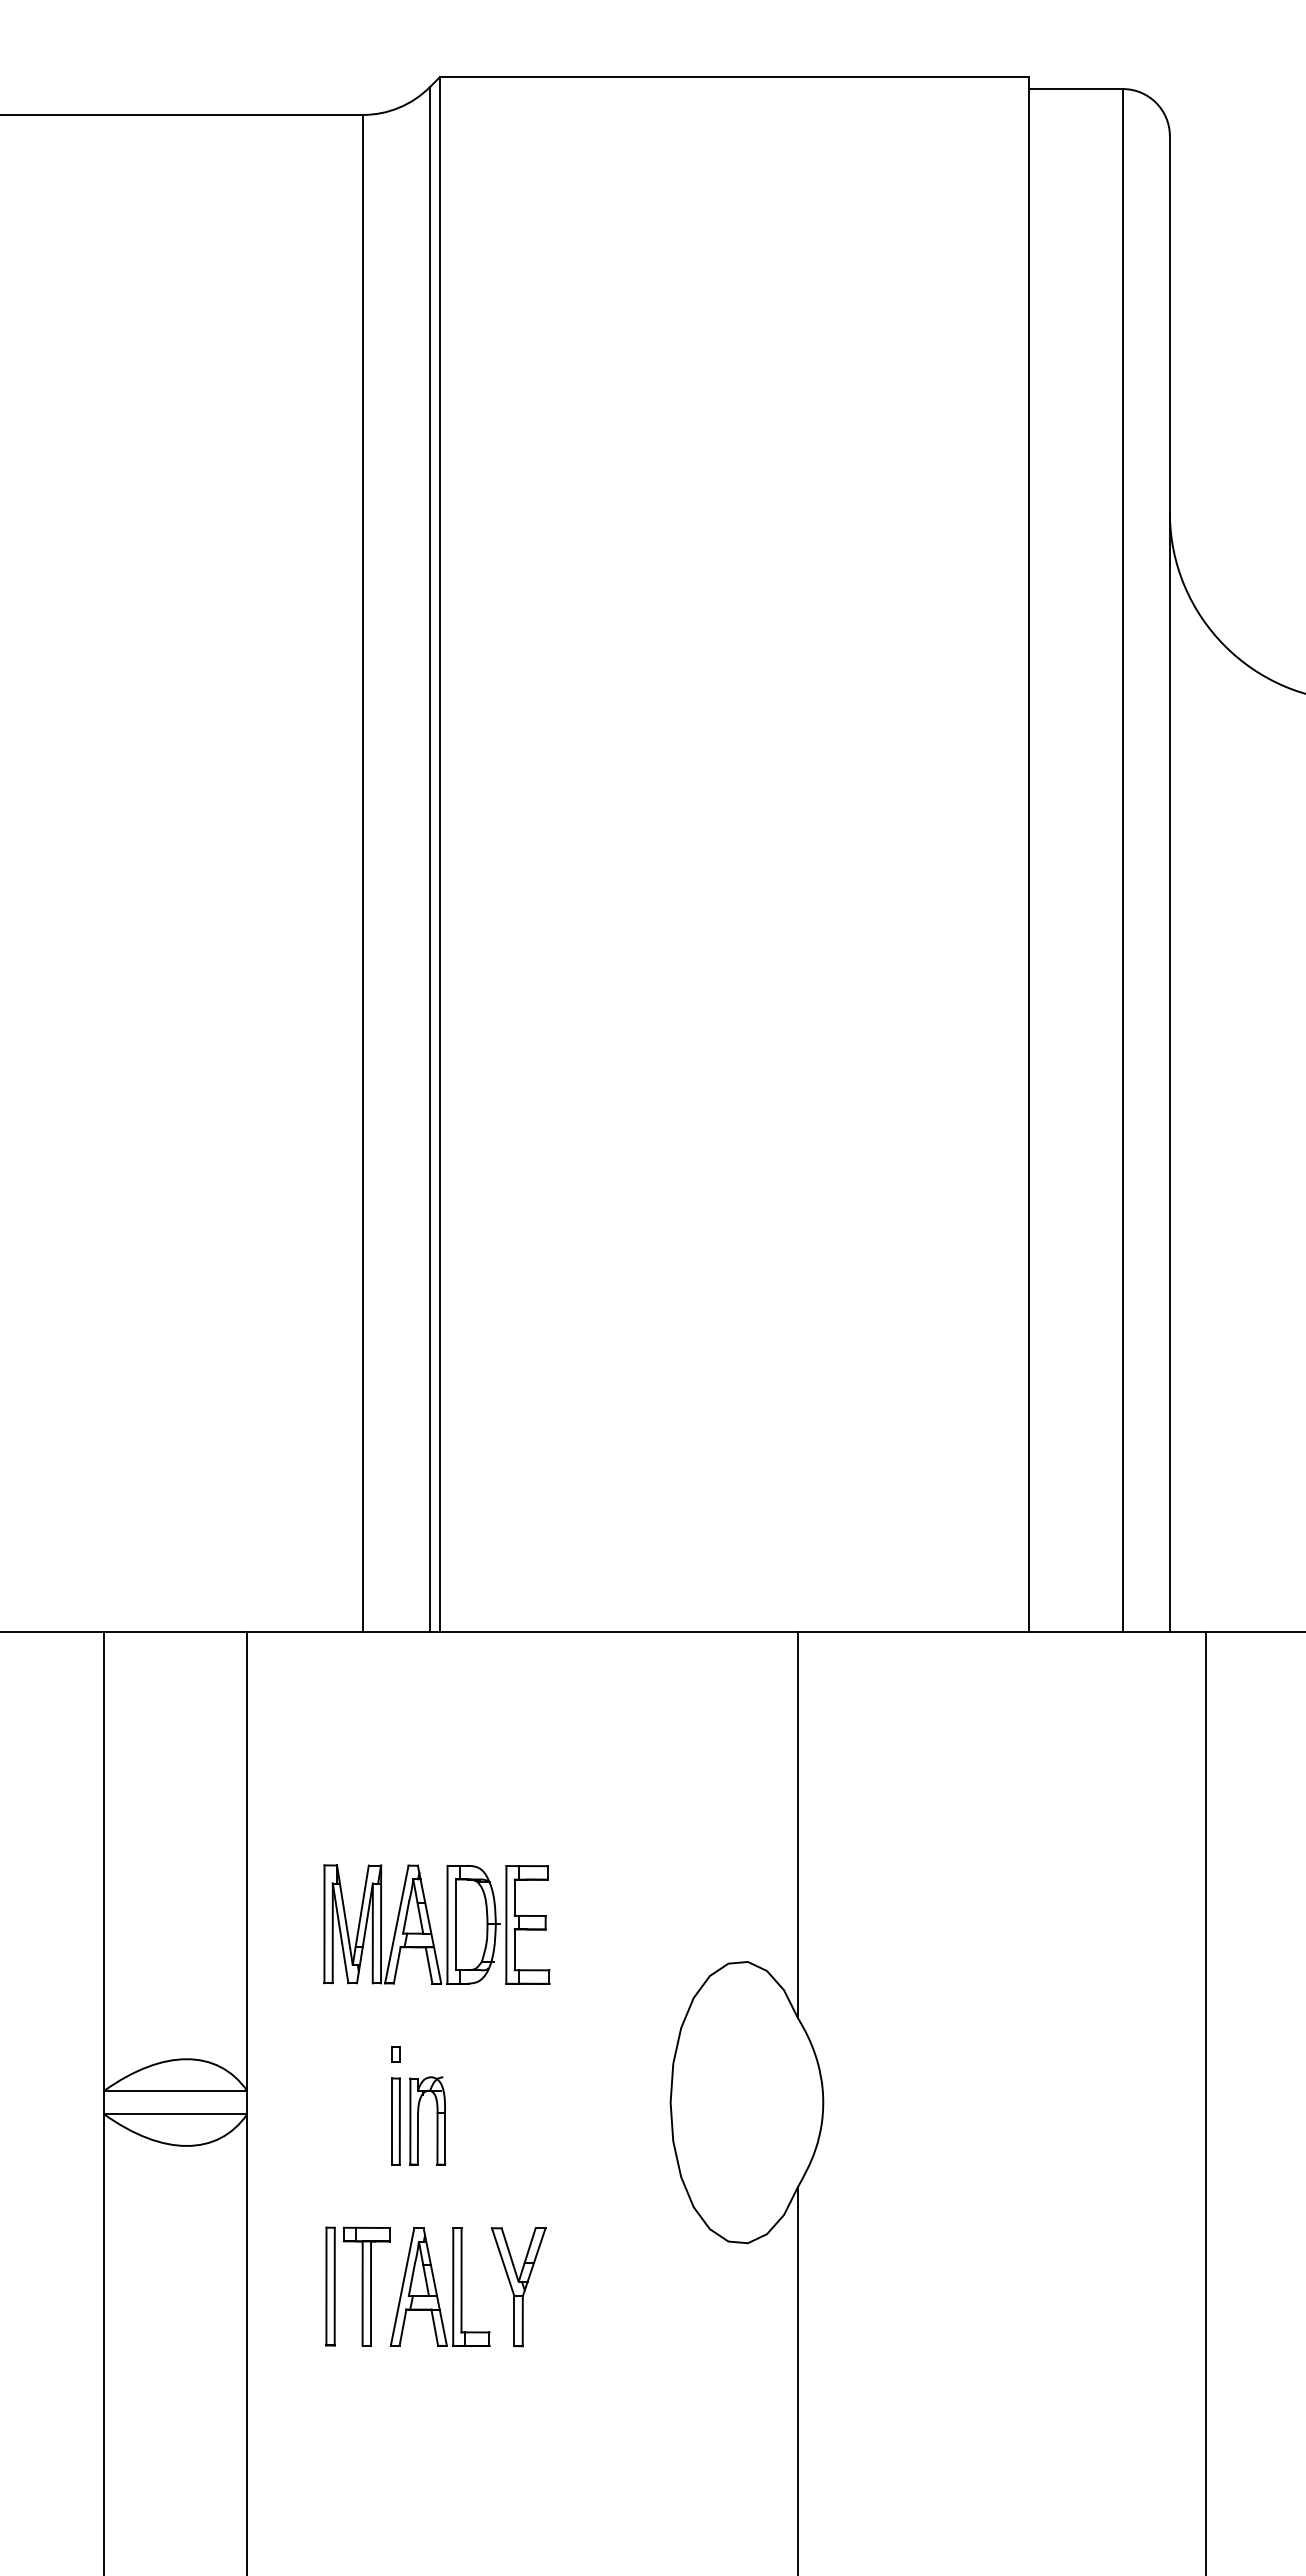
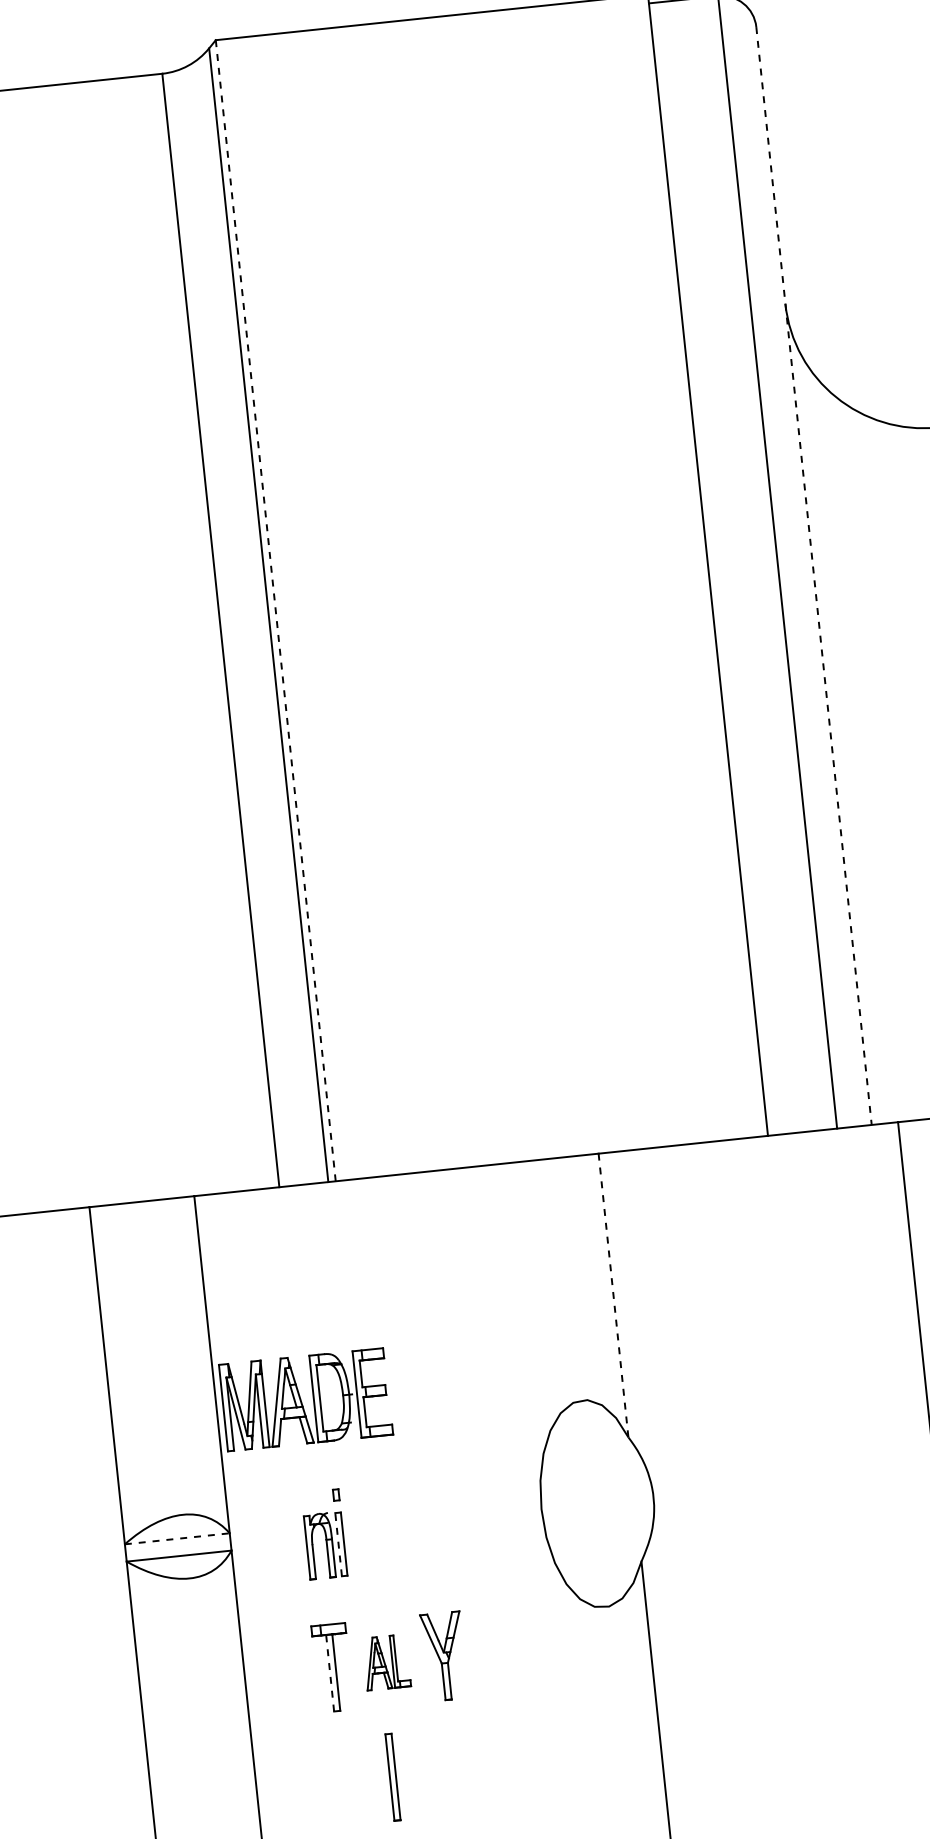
line: (439, 854) -> (275, 610), solid -> dashed
line: (1169, 883) -> (813, 575), solid -> dashed
line: (797, 1825) -> (613, 1296), solid -> dashed
part: (436, 1924) -> (305, 1399), moved
line: (176, 2090) -> (177, 1538), solid -> dashed
part: (418, 2120) -> (313, 1546), moved
line: (392, 2121) -> (338, 1544), solid -> dashed
part: (330, 2286) -> (392, 1777), moved
part: (440, 2286) -> (386, 1662), size x0.6
line: (362, 2293) -> (330, 1673), solid -> dashed

